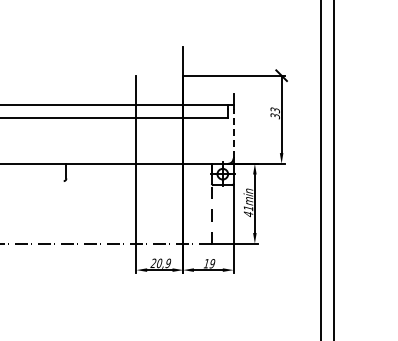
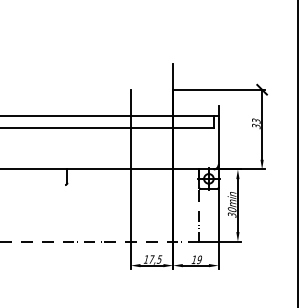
line: (233, 133) -> (218, 142), dashed -> solid
text: (248, 211) -> (232, 212), 41min -> 30min
text: (160, 263) -> (152, 259), 20,9 -> 17,5

